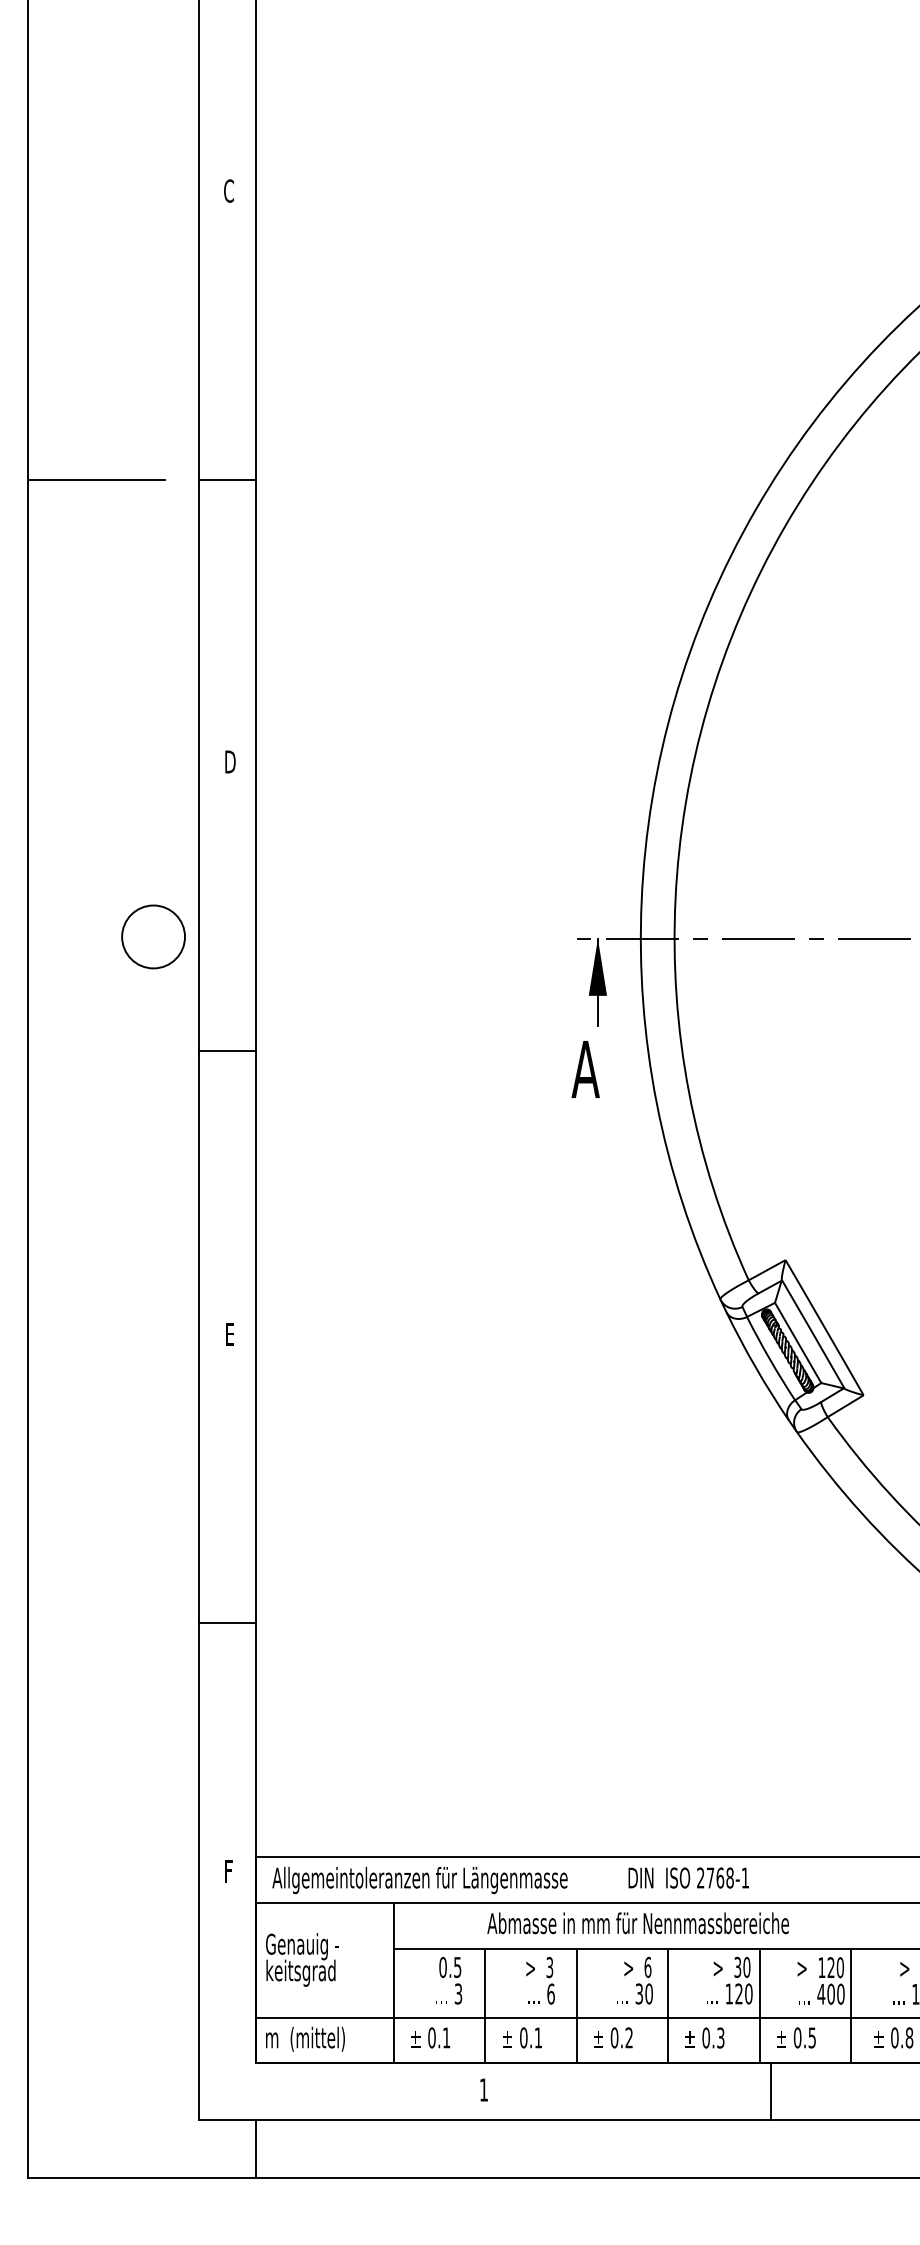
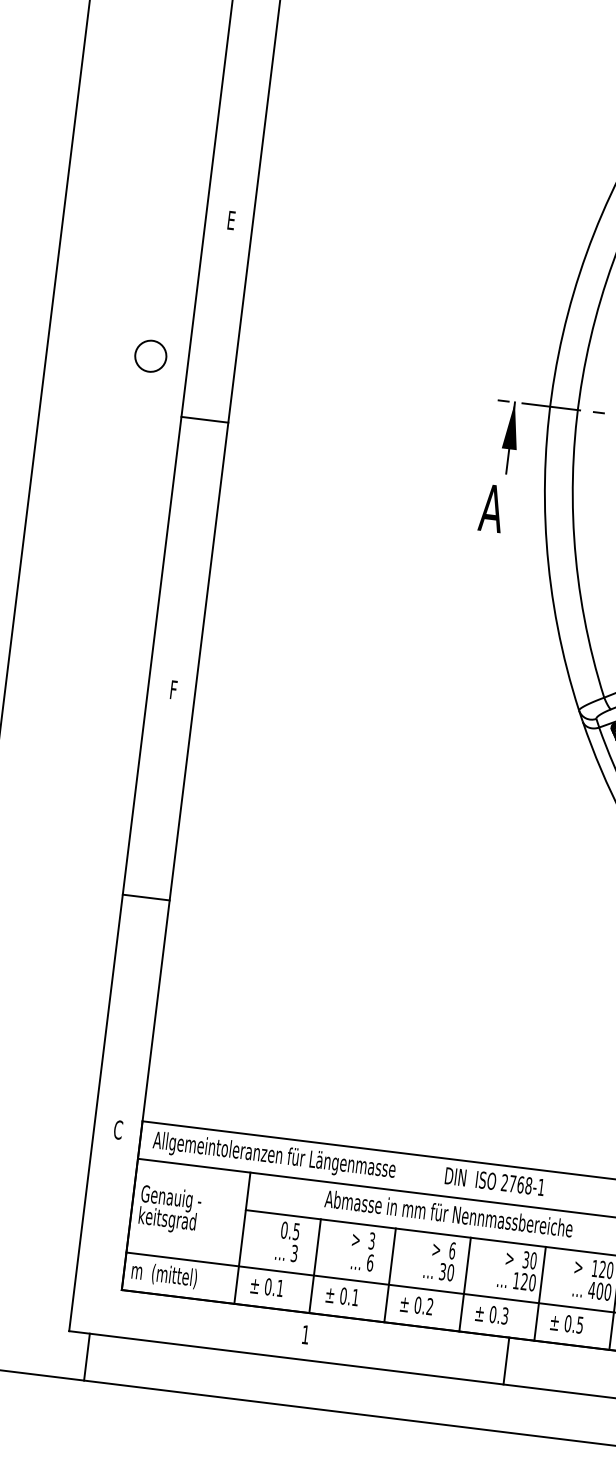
text: (230, 761) -> (231, 220), D -> E
circle: (153, 936) -> (150, 355), size x0.6
line: (227, 1051) -> (204, 419), moved
text: (229, 1334) -> (173, 689), E -> F
line: (227, 1623) -> (145, 897), moved
text: (228, 1871) -> (118, 1129), F -> C
line: (771, 2091) -> (506, 1360), moved
line: (256, 2148) -> (87, 1356), moved

